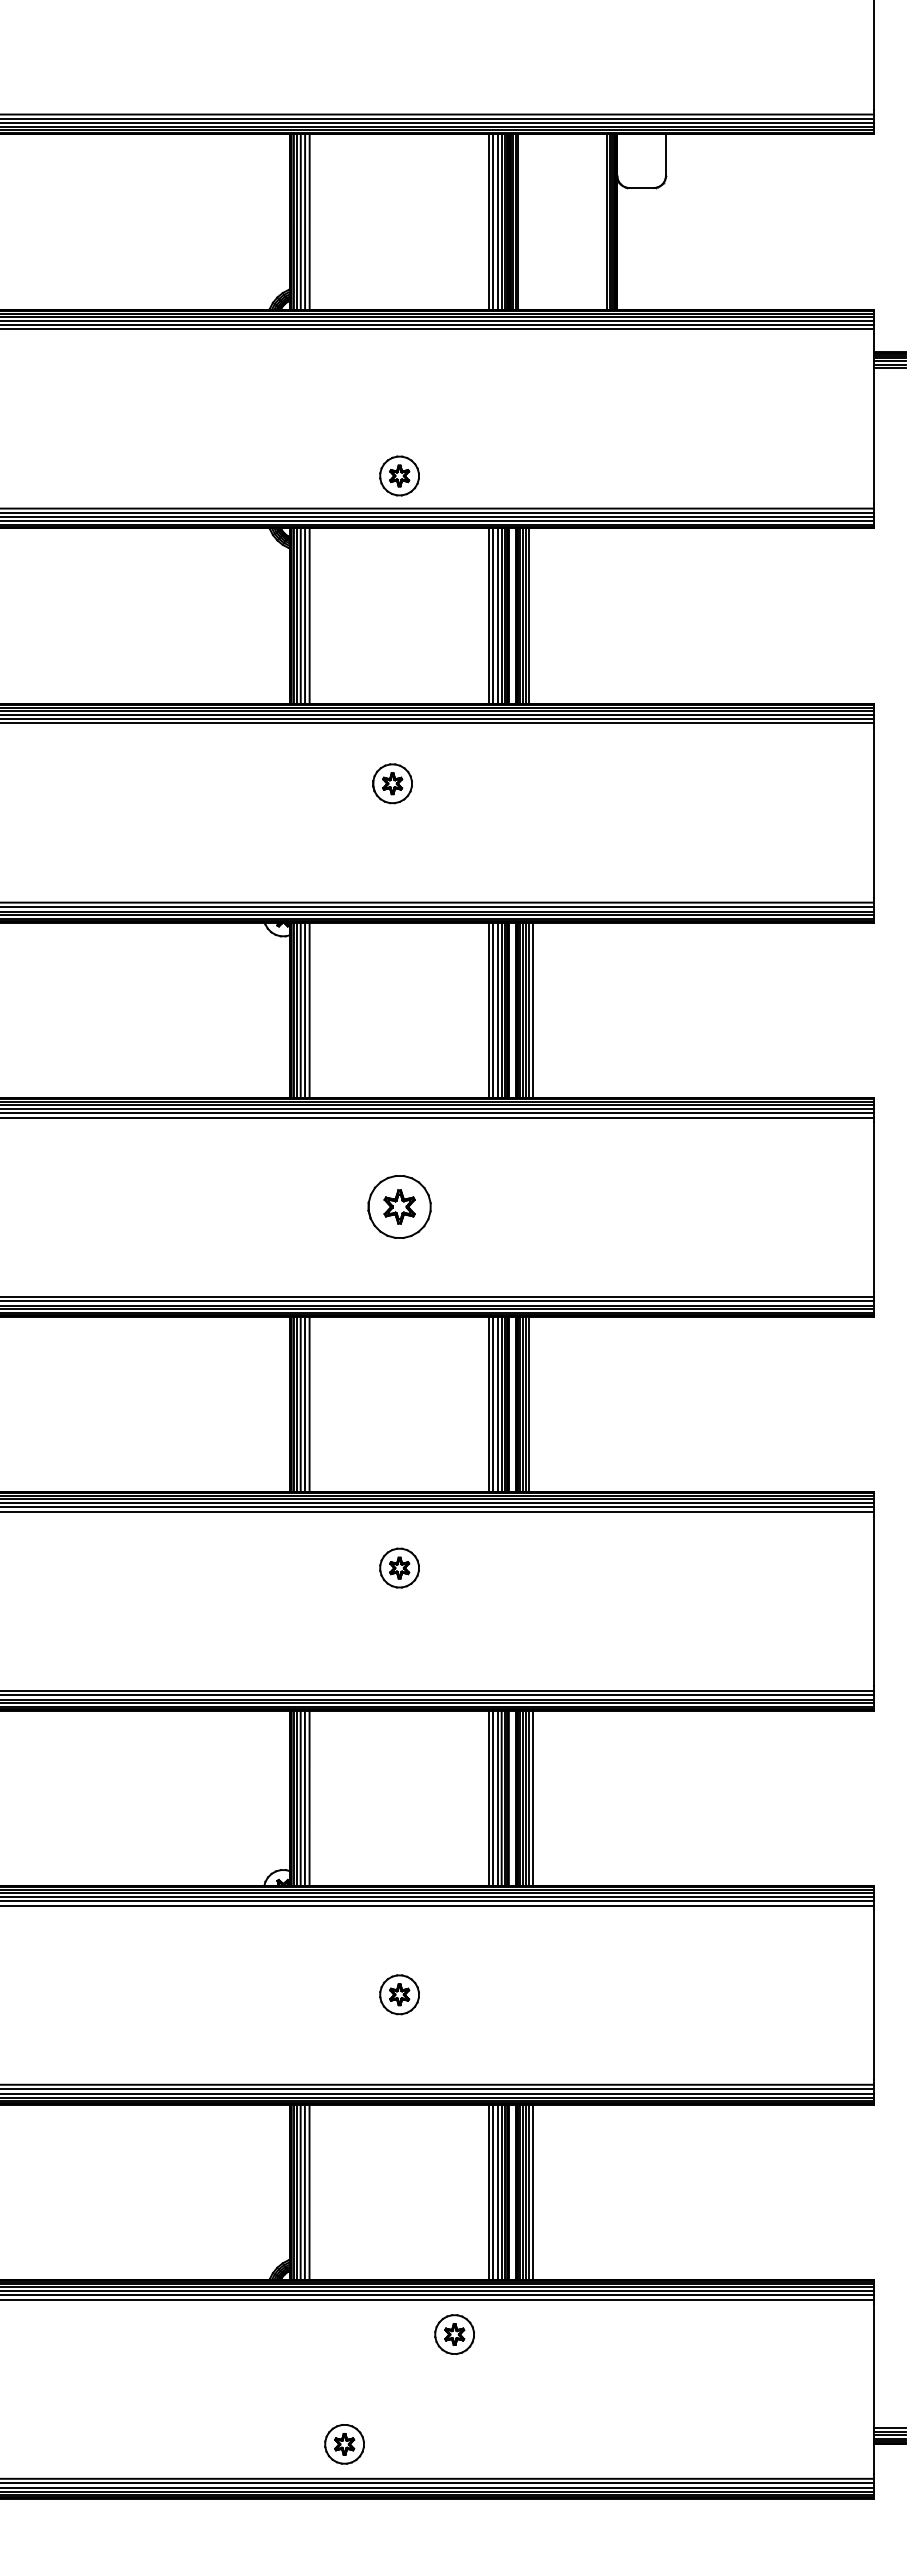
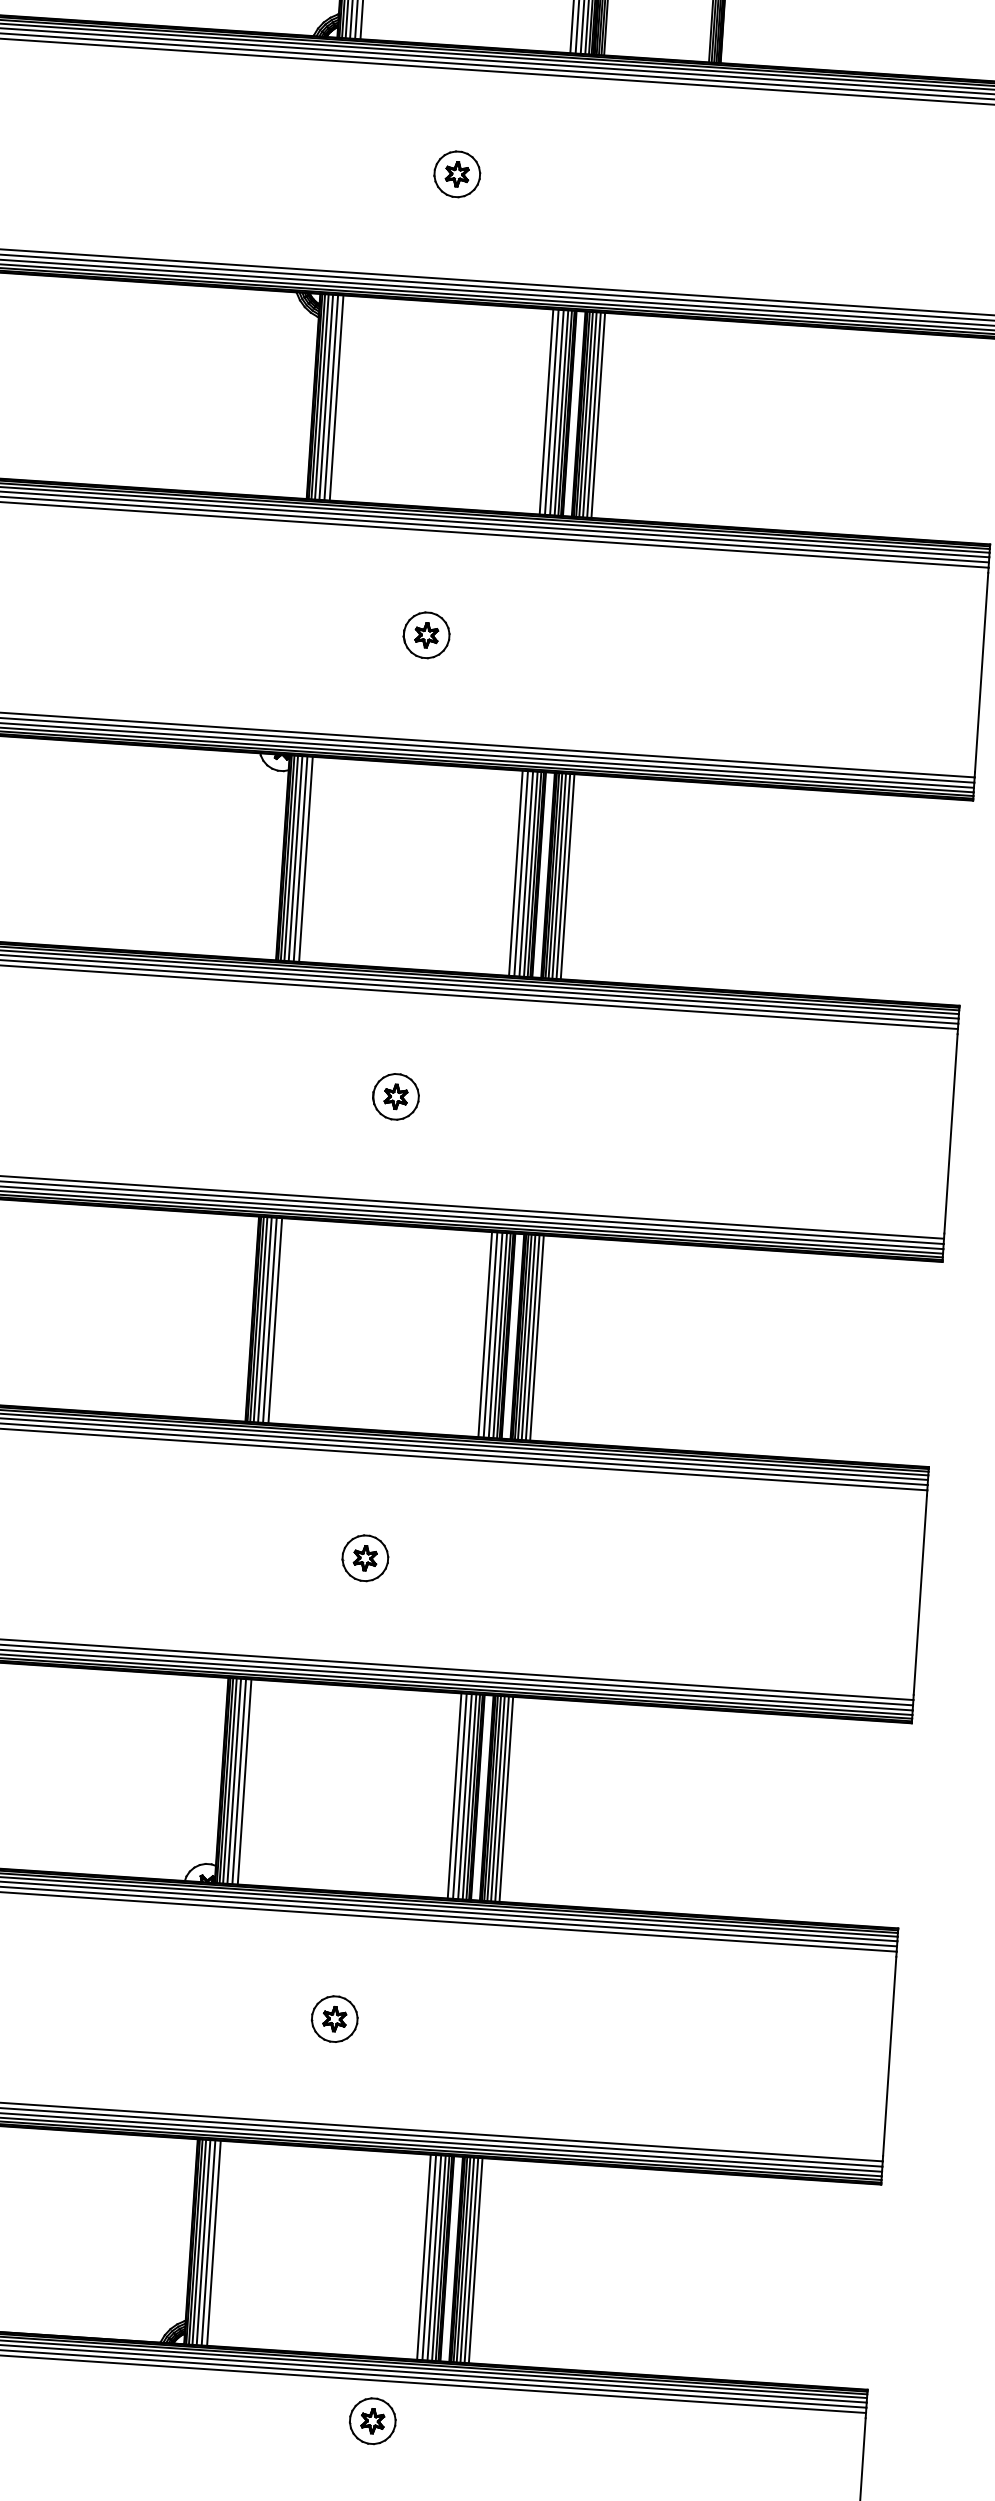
part: (399, 475) -> (457, 173), moved
line: (533, 615) -> (598, 414), added
part: (392, 783) -> (426, 635), moved
part: (399, 1206) -> (395, 1096), size x0.62
line: (533, 1403) -> (537, 1337), added
part: (399, 1567) -> (365, 1557), moved

